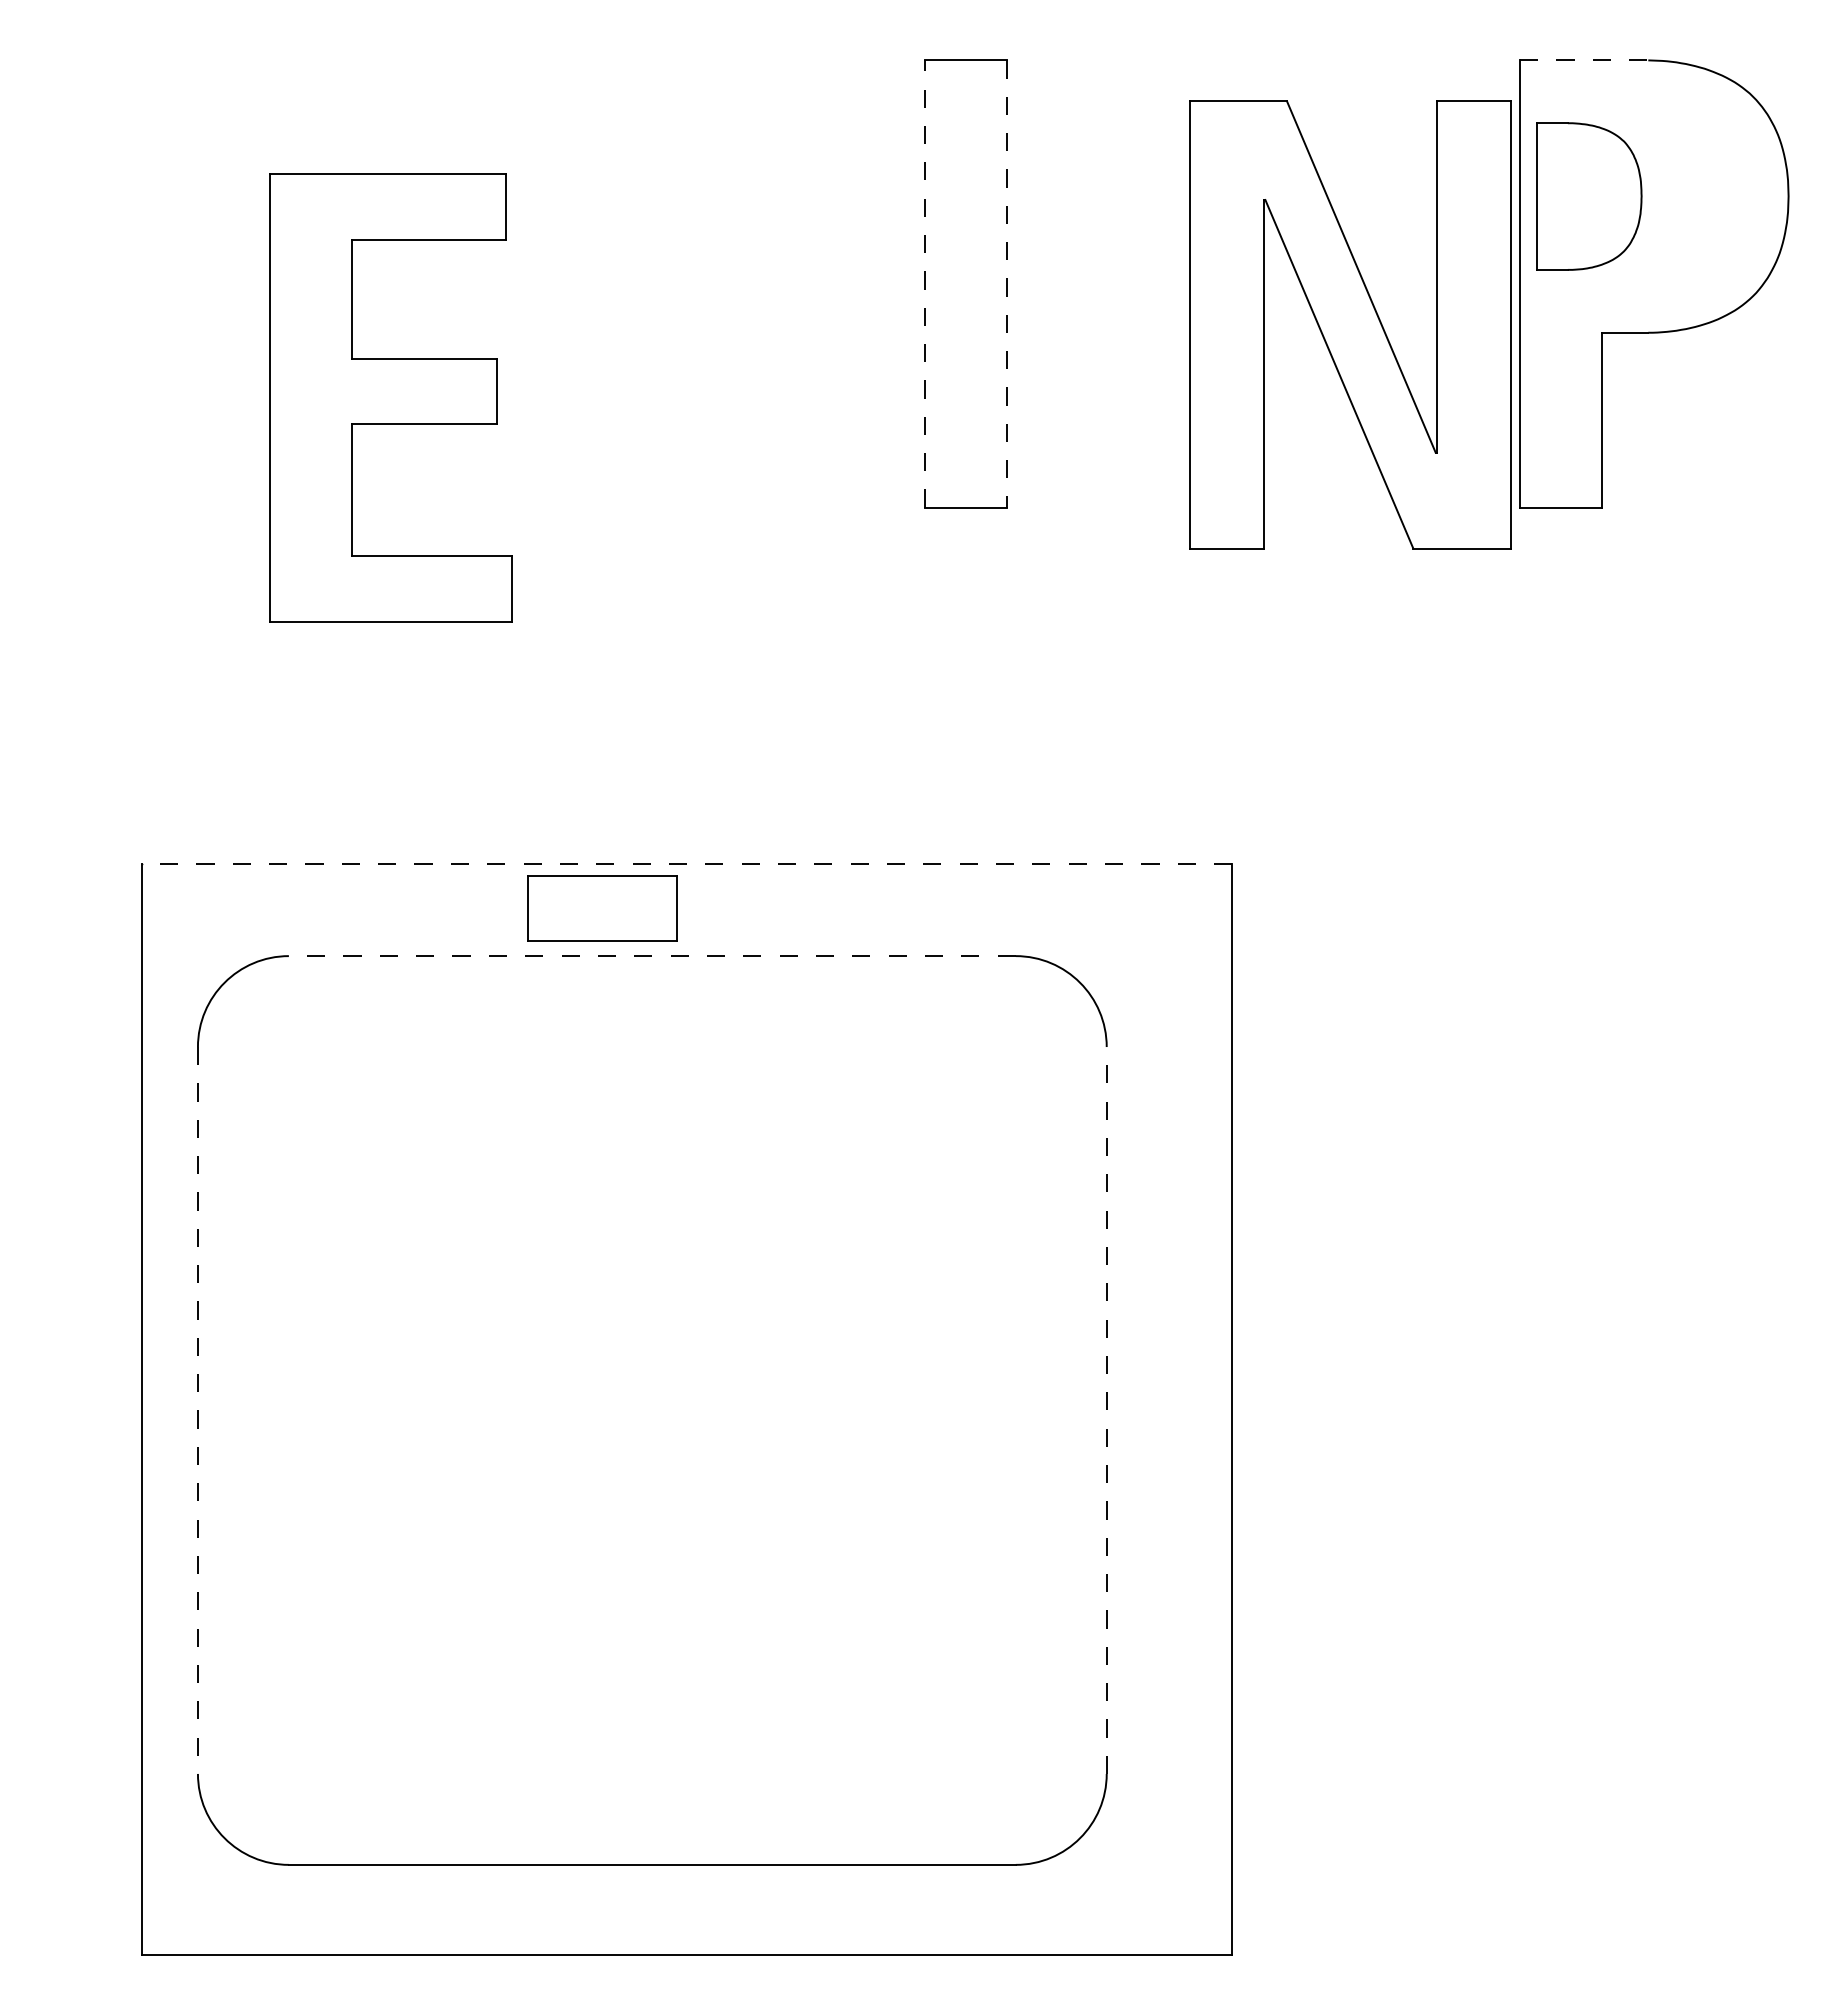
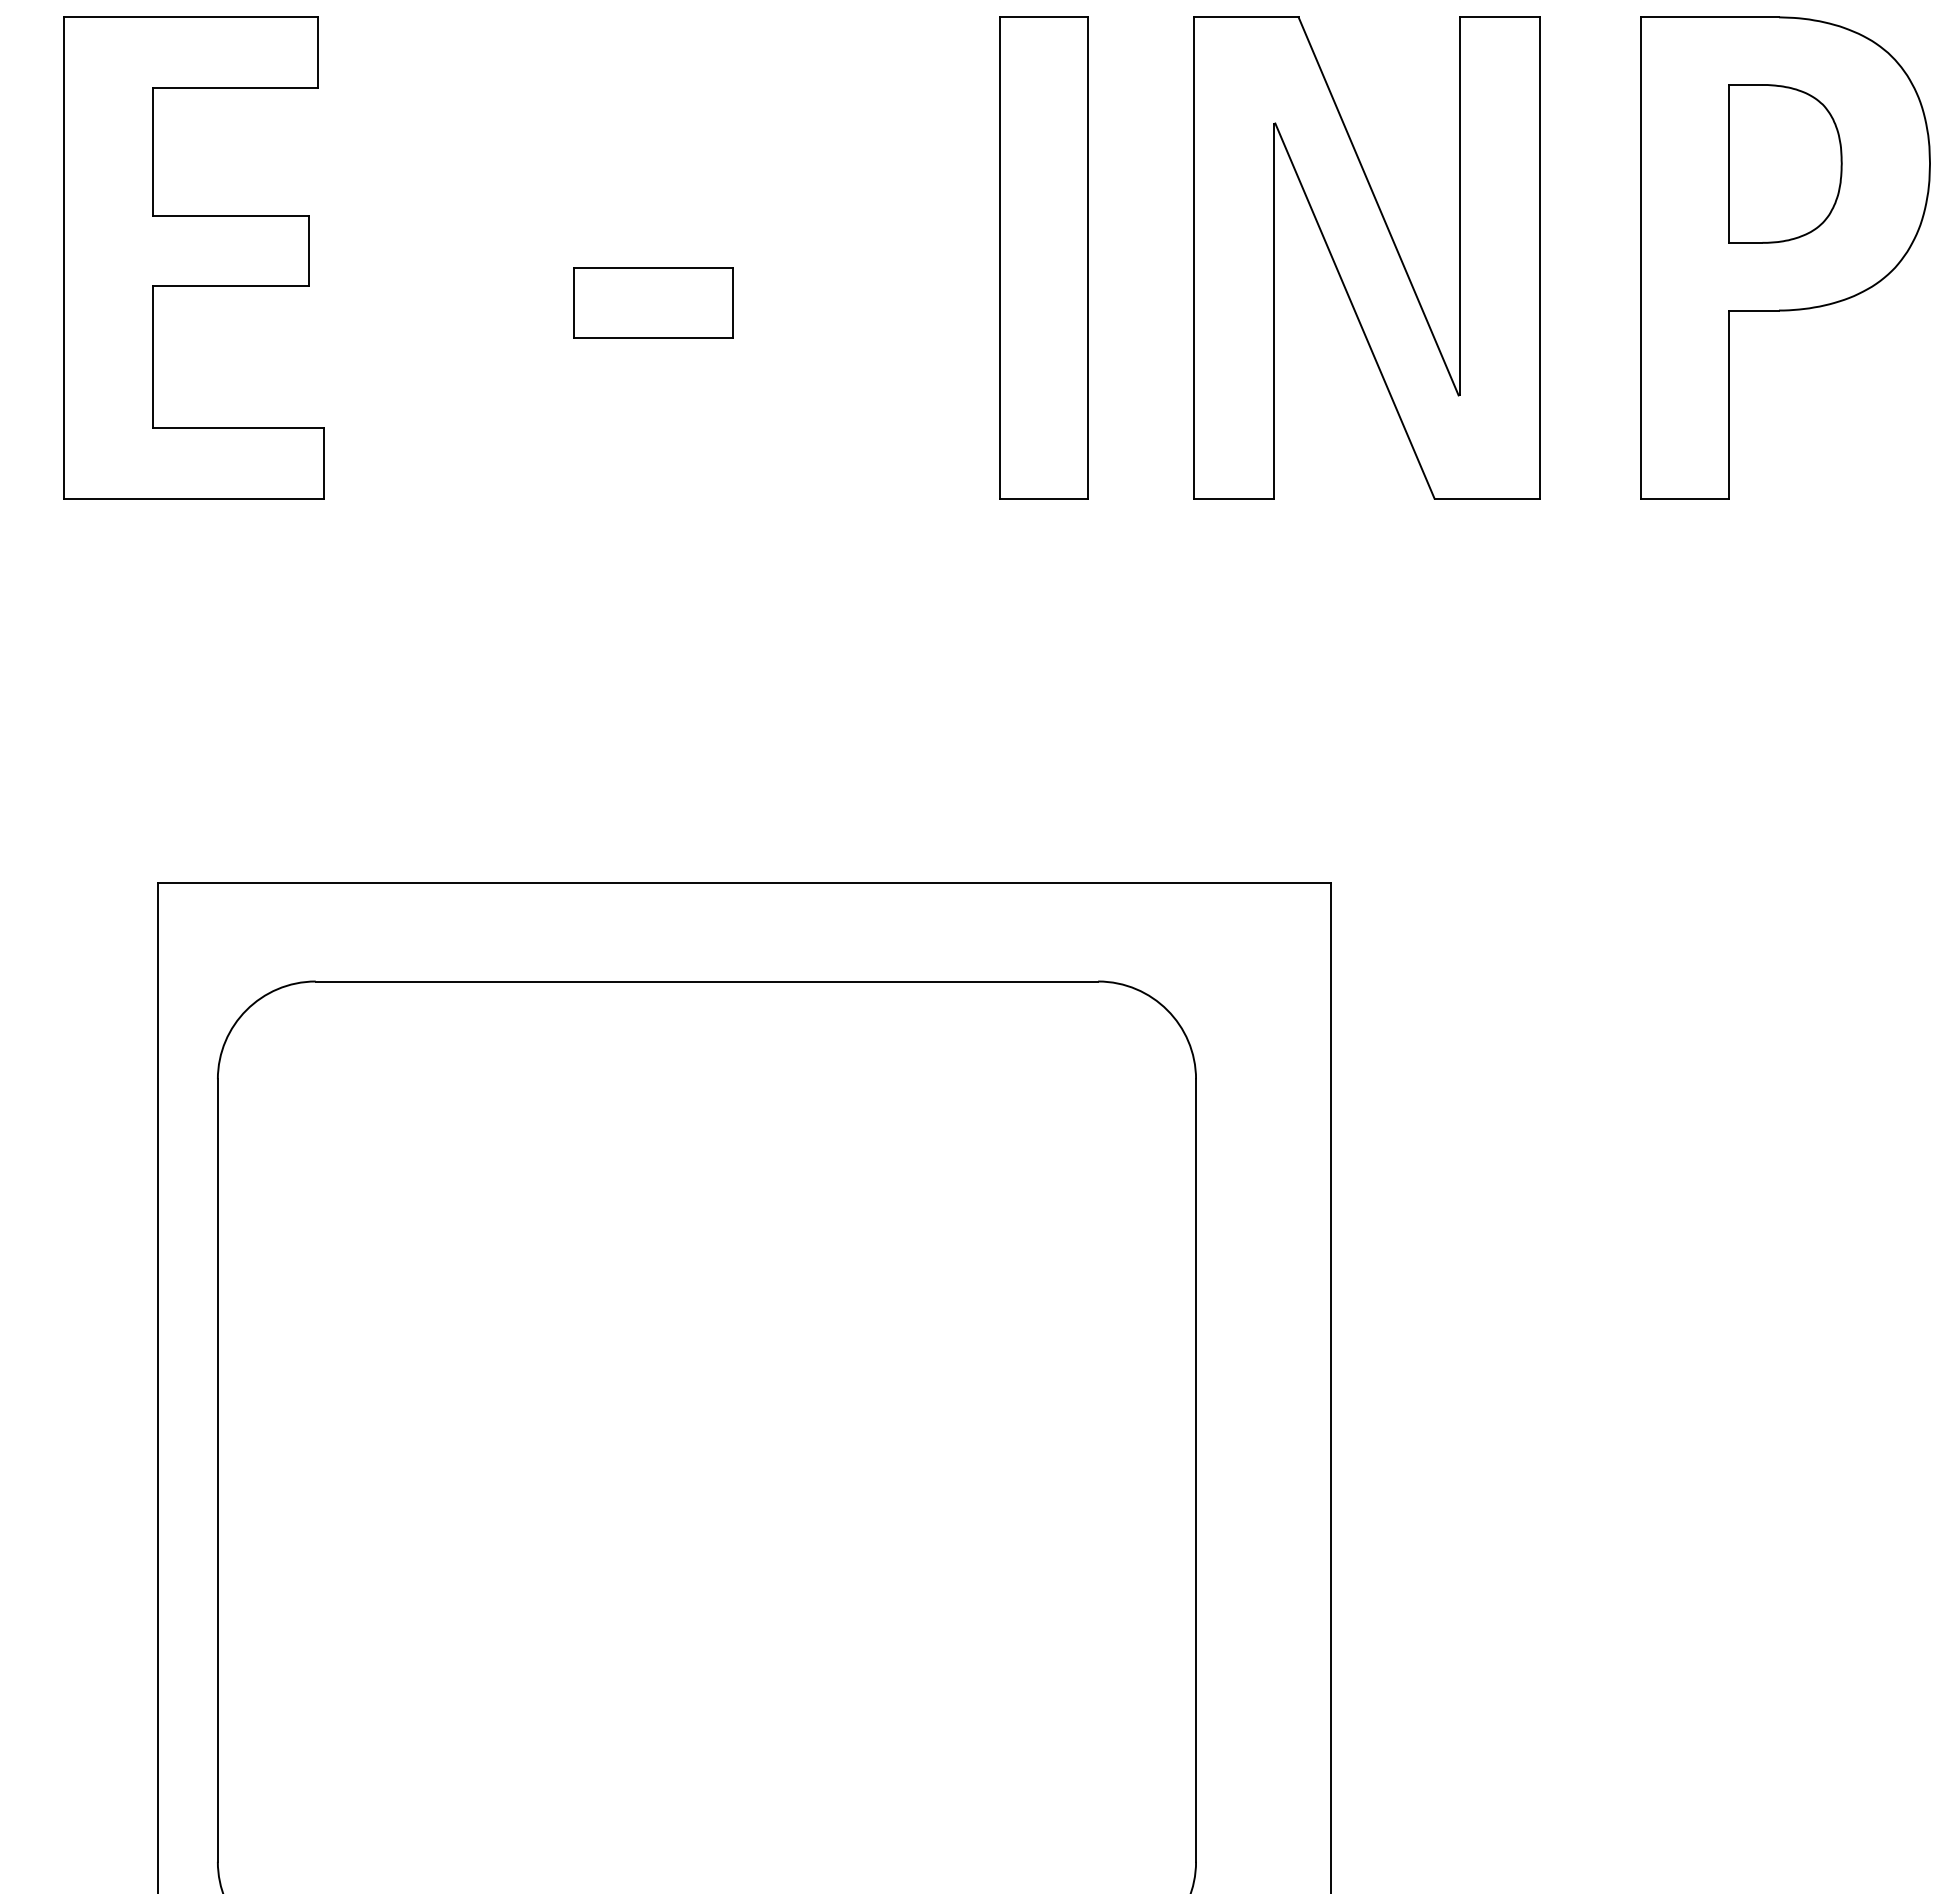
line: (1584, 60) -> (1710, 17), dashed -> solid
part: (1589, 196) -> (1785, 163), moved
line: (924, 283) -> (999, 257), dashed -> solid
line: (1006, 283) -> (1088, 257), dashed -> solid
part: (1350, 324) -> (1366, 257), moved
part: (390, 397) -> (193, 257), moved
line: (686, 864) -> (743, 882), dashed -> solid
part: (602, 908) -> (653, 302), moved
line: (651, 956) -> (706, 981), dashed -> solid
line: (1106, 1410) -> (1195, 1470), dashed -> solid
line: (198, 1411) -> (218, 1471), dashed -> solid

